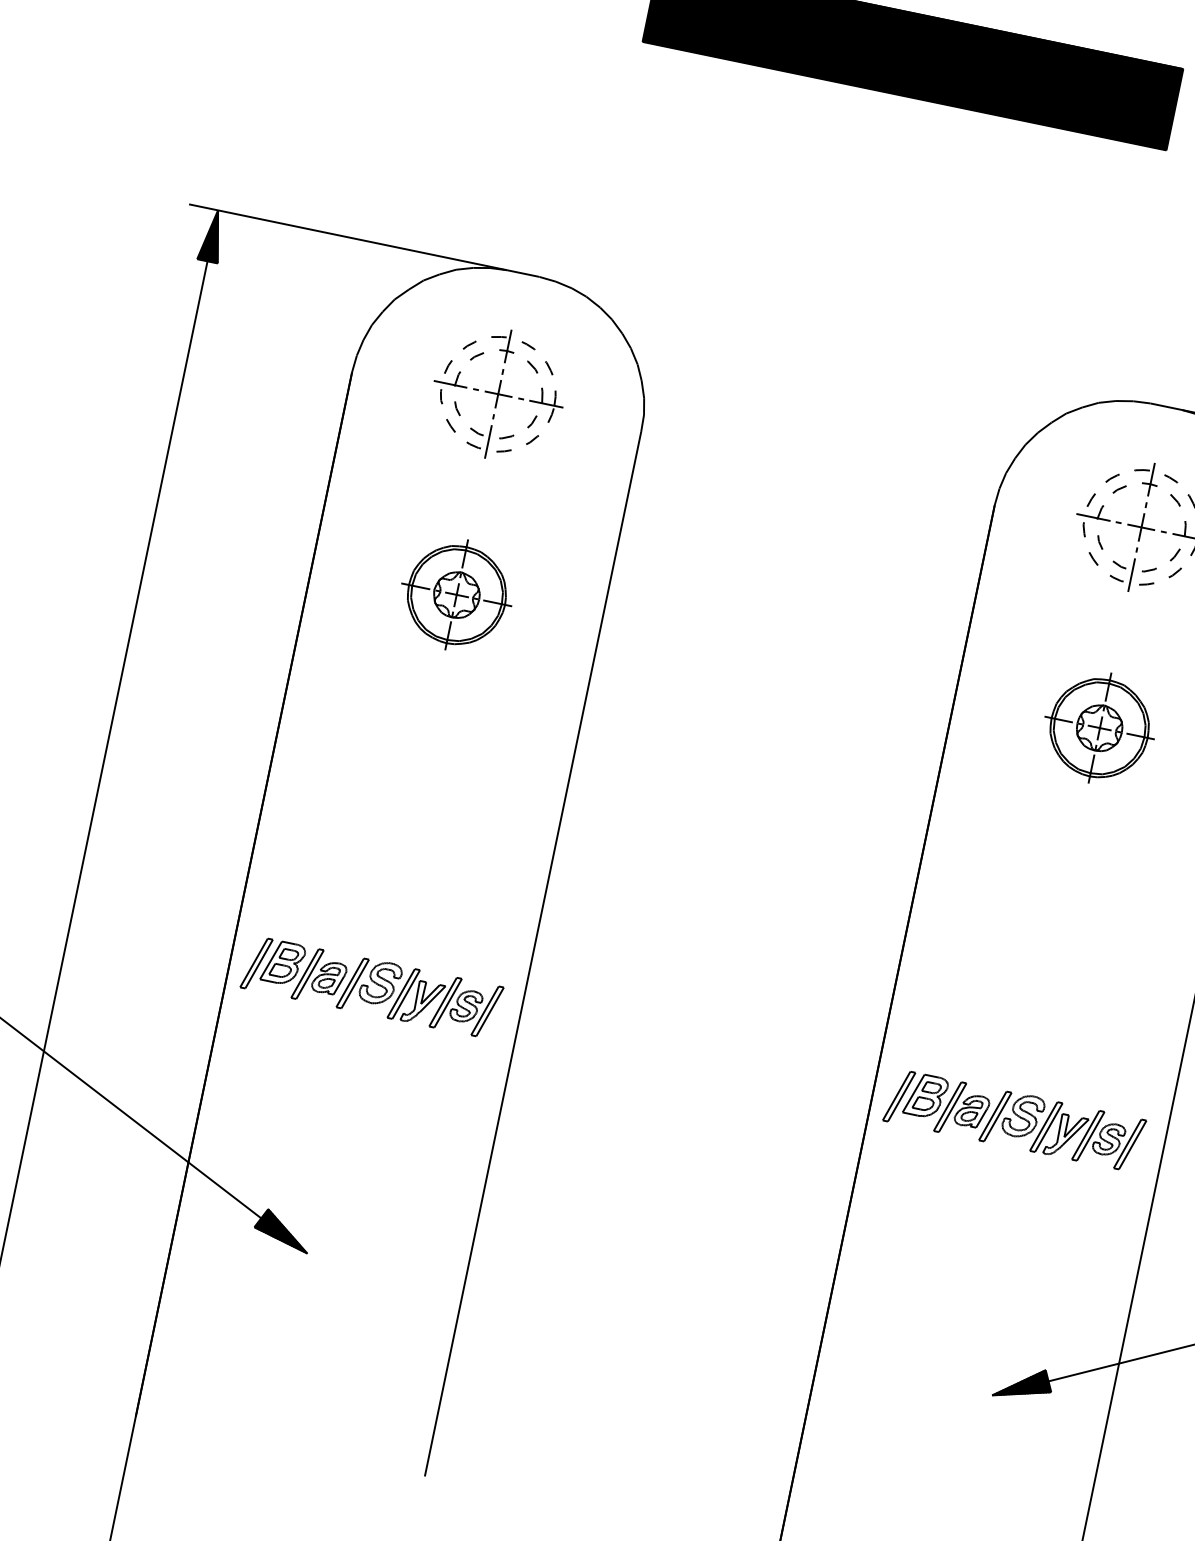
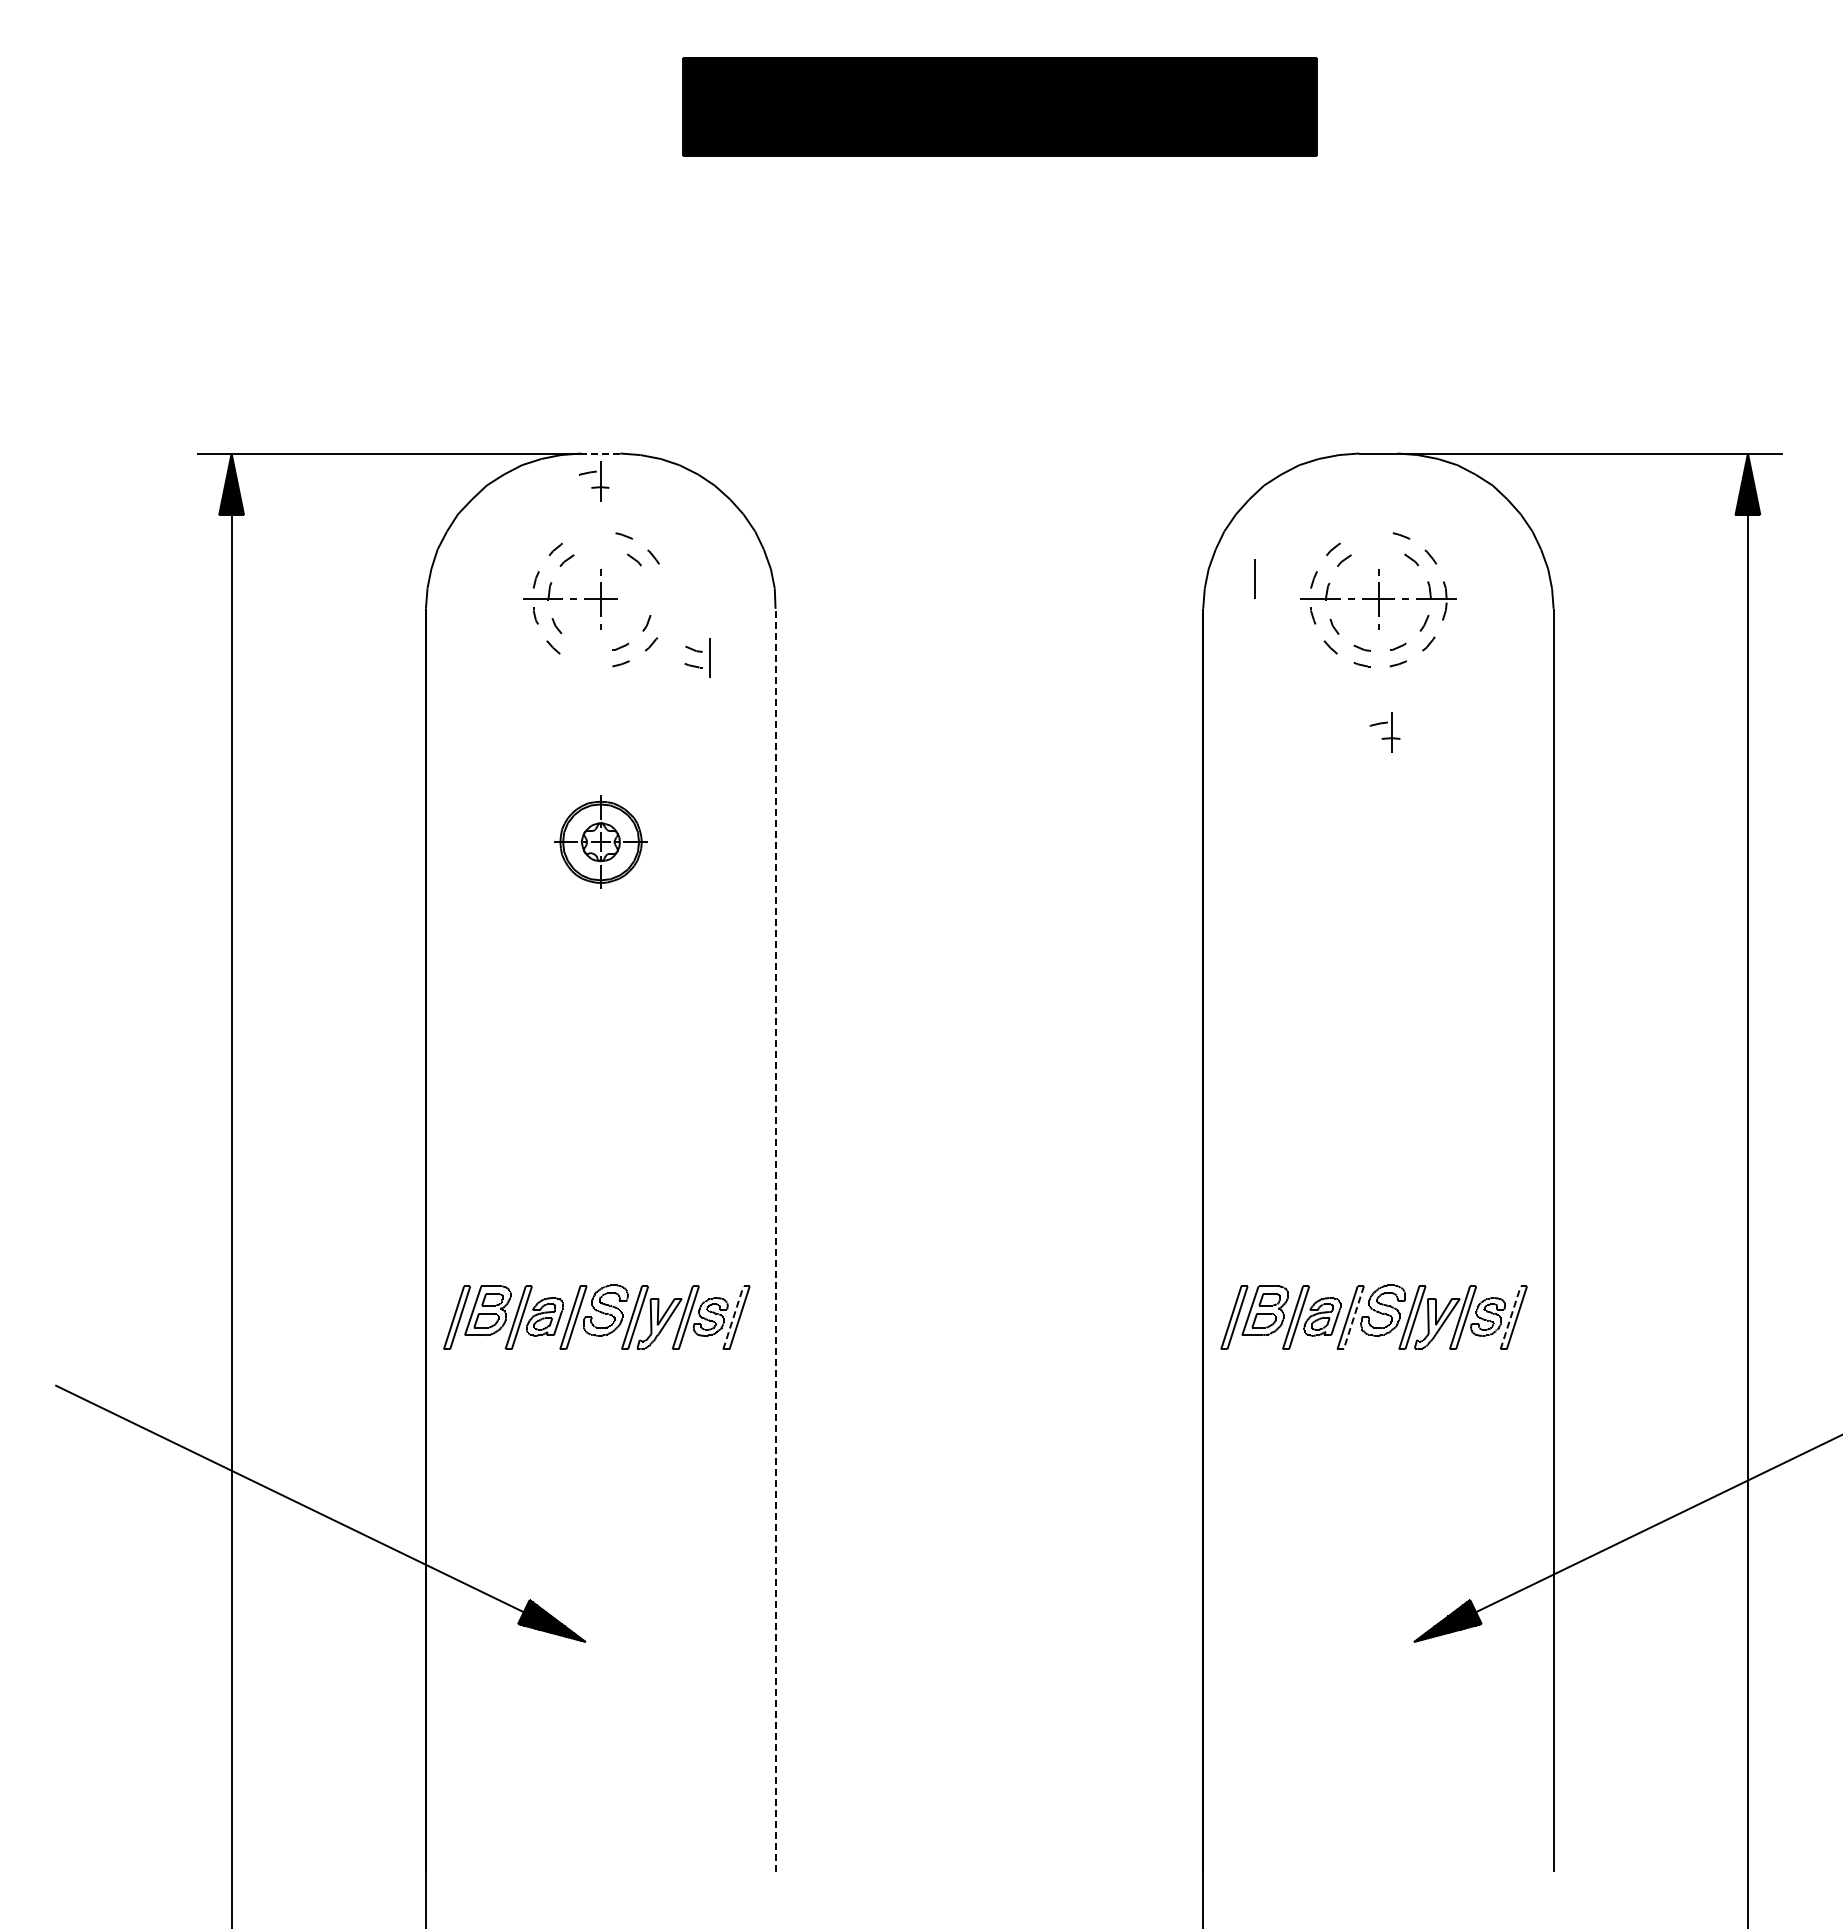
line: (523, 273) -> (600, 453), solid -> dashed
part: (503, 345) -> (594, 481), moved
part: (540, 403) -> (652, 600), removed
part: (478, 439) -> (697, 657), moved
part: (1145, 478) -> (1384, 732), moved
line: (1131, 574) -> (1254, 578), moved
part: (456, 594) -> (600, 841), size x0.7
part: (1099, 727) -> (1378, 841), removed
line: (533, 954) -> (775, 1240), solid -> dashed
line: (485, 1010) -> (733, 1317), solid -> dashed
line: (997, 1117) -> (1353, 1318), solid -> dashed
line: (1127, 1143) -> (1510, 1317), solid -> dashed

